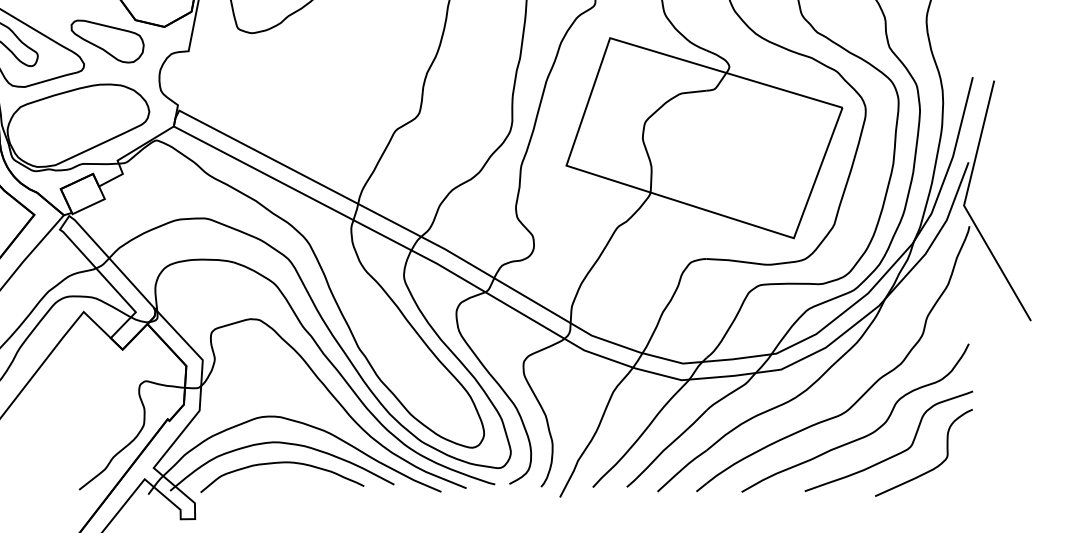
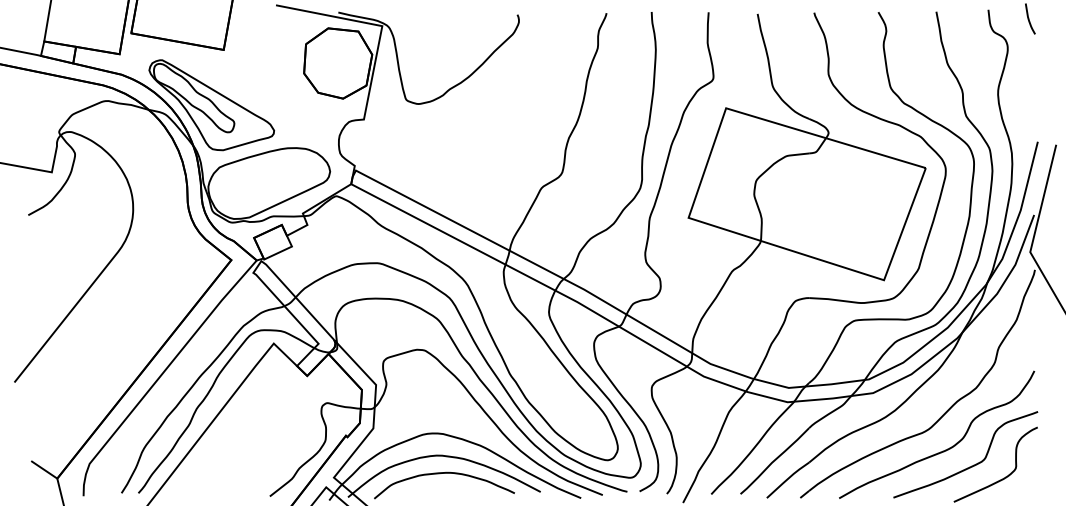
part: (107, 41) -> (294, 111), removed

